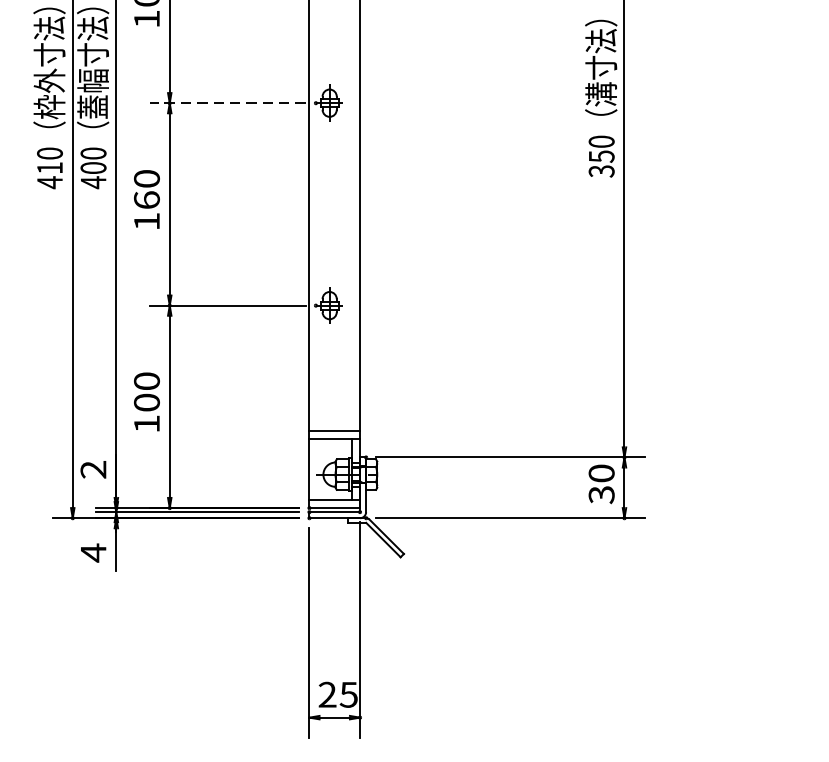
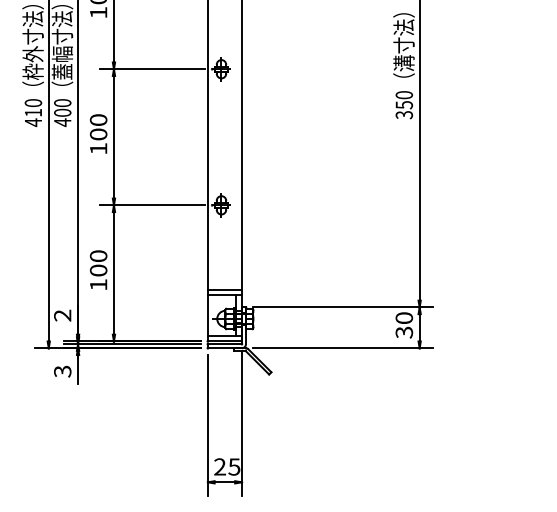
line: (227, 103) -> (152, 69), dashed -> solid
text: (146, 200) -> (98, 134), 160 -> 100
text: (93, 552) -> (62, 371), 4 -> 3

